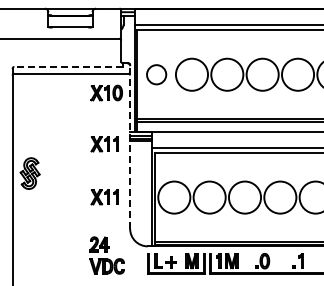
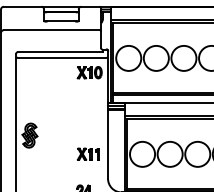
line: (68, 66) -> (59, 51), dashed -> solid
circle: (156, 74) -> (128, 58), size x1.67
part: (104, 144) -> (88, 112), removed
line: (130, 146) -> (108, 114), dashed -> solid

